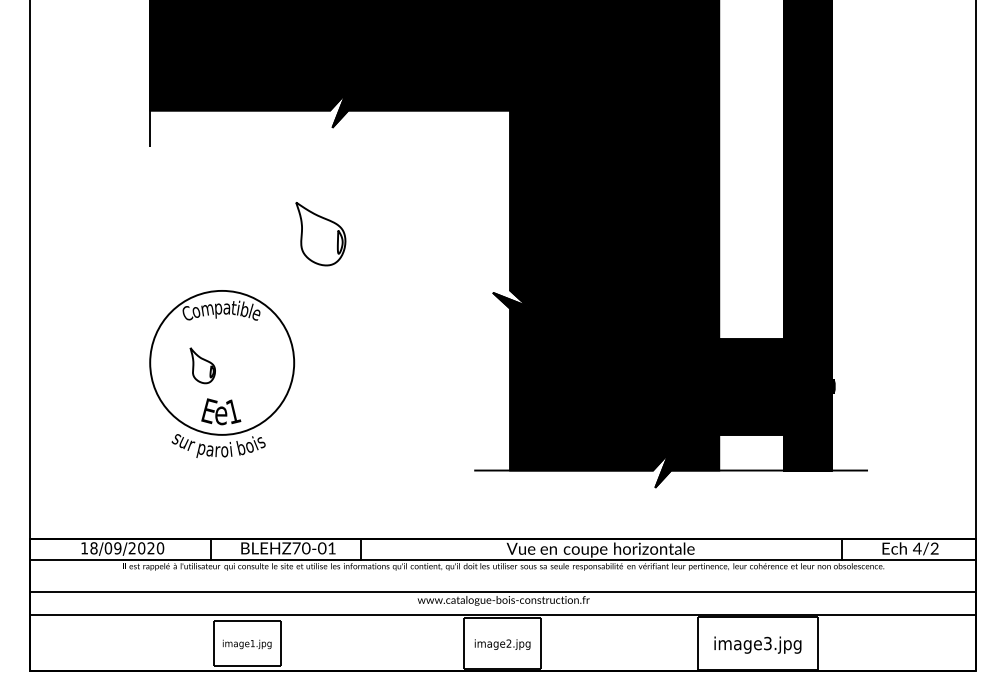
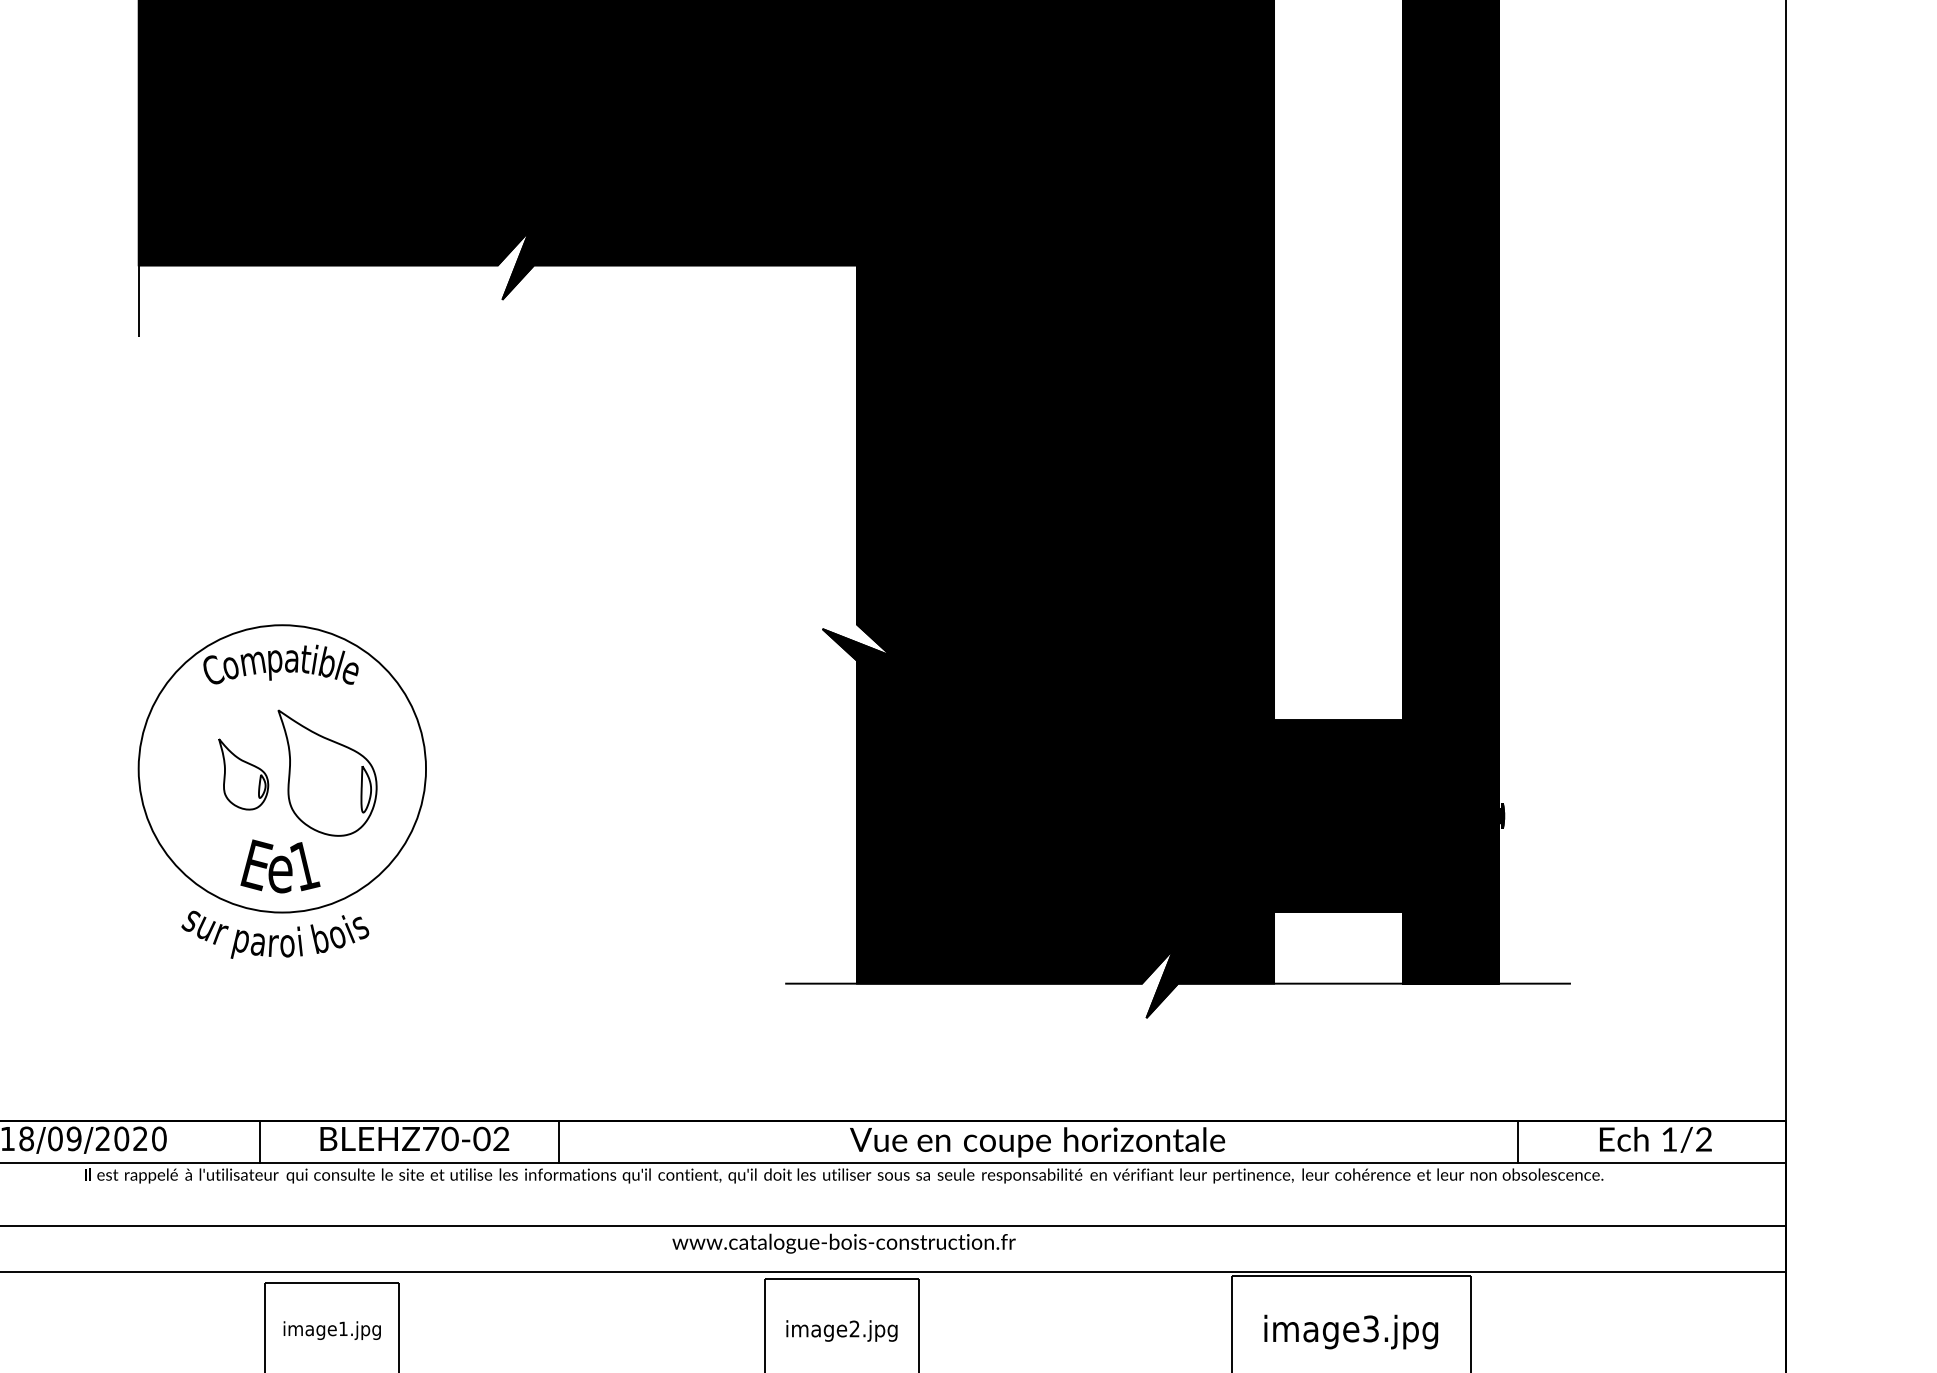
part: (320, 234) -> (326, 774), moved
text: (331, 548) -> (500, 1139), \c16711848;BLEHZ70-01 -> \c16711848;BLEHZ70-02
text: (916, 548) -> (1667, 1139), 4/2 -> 1/2

